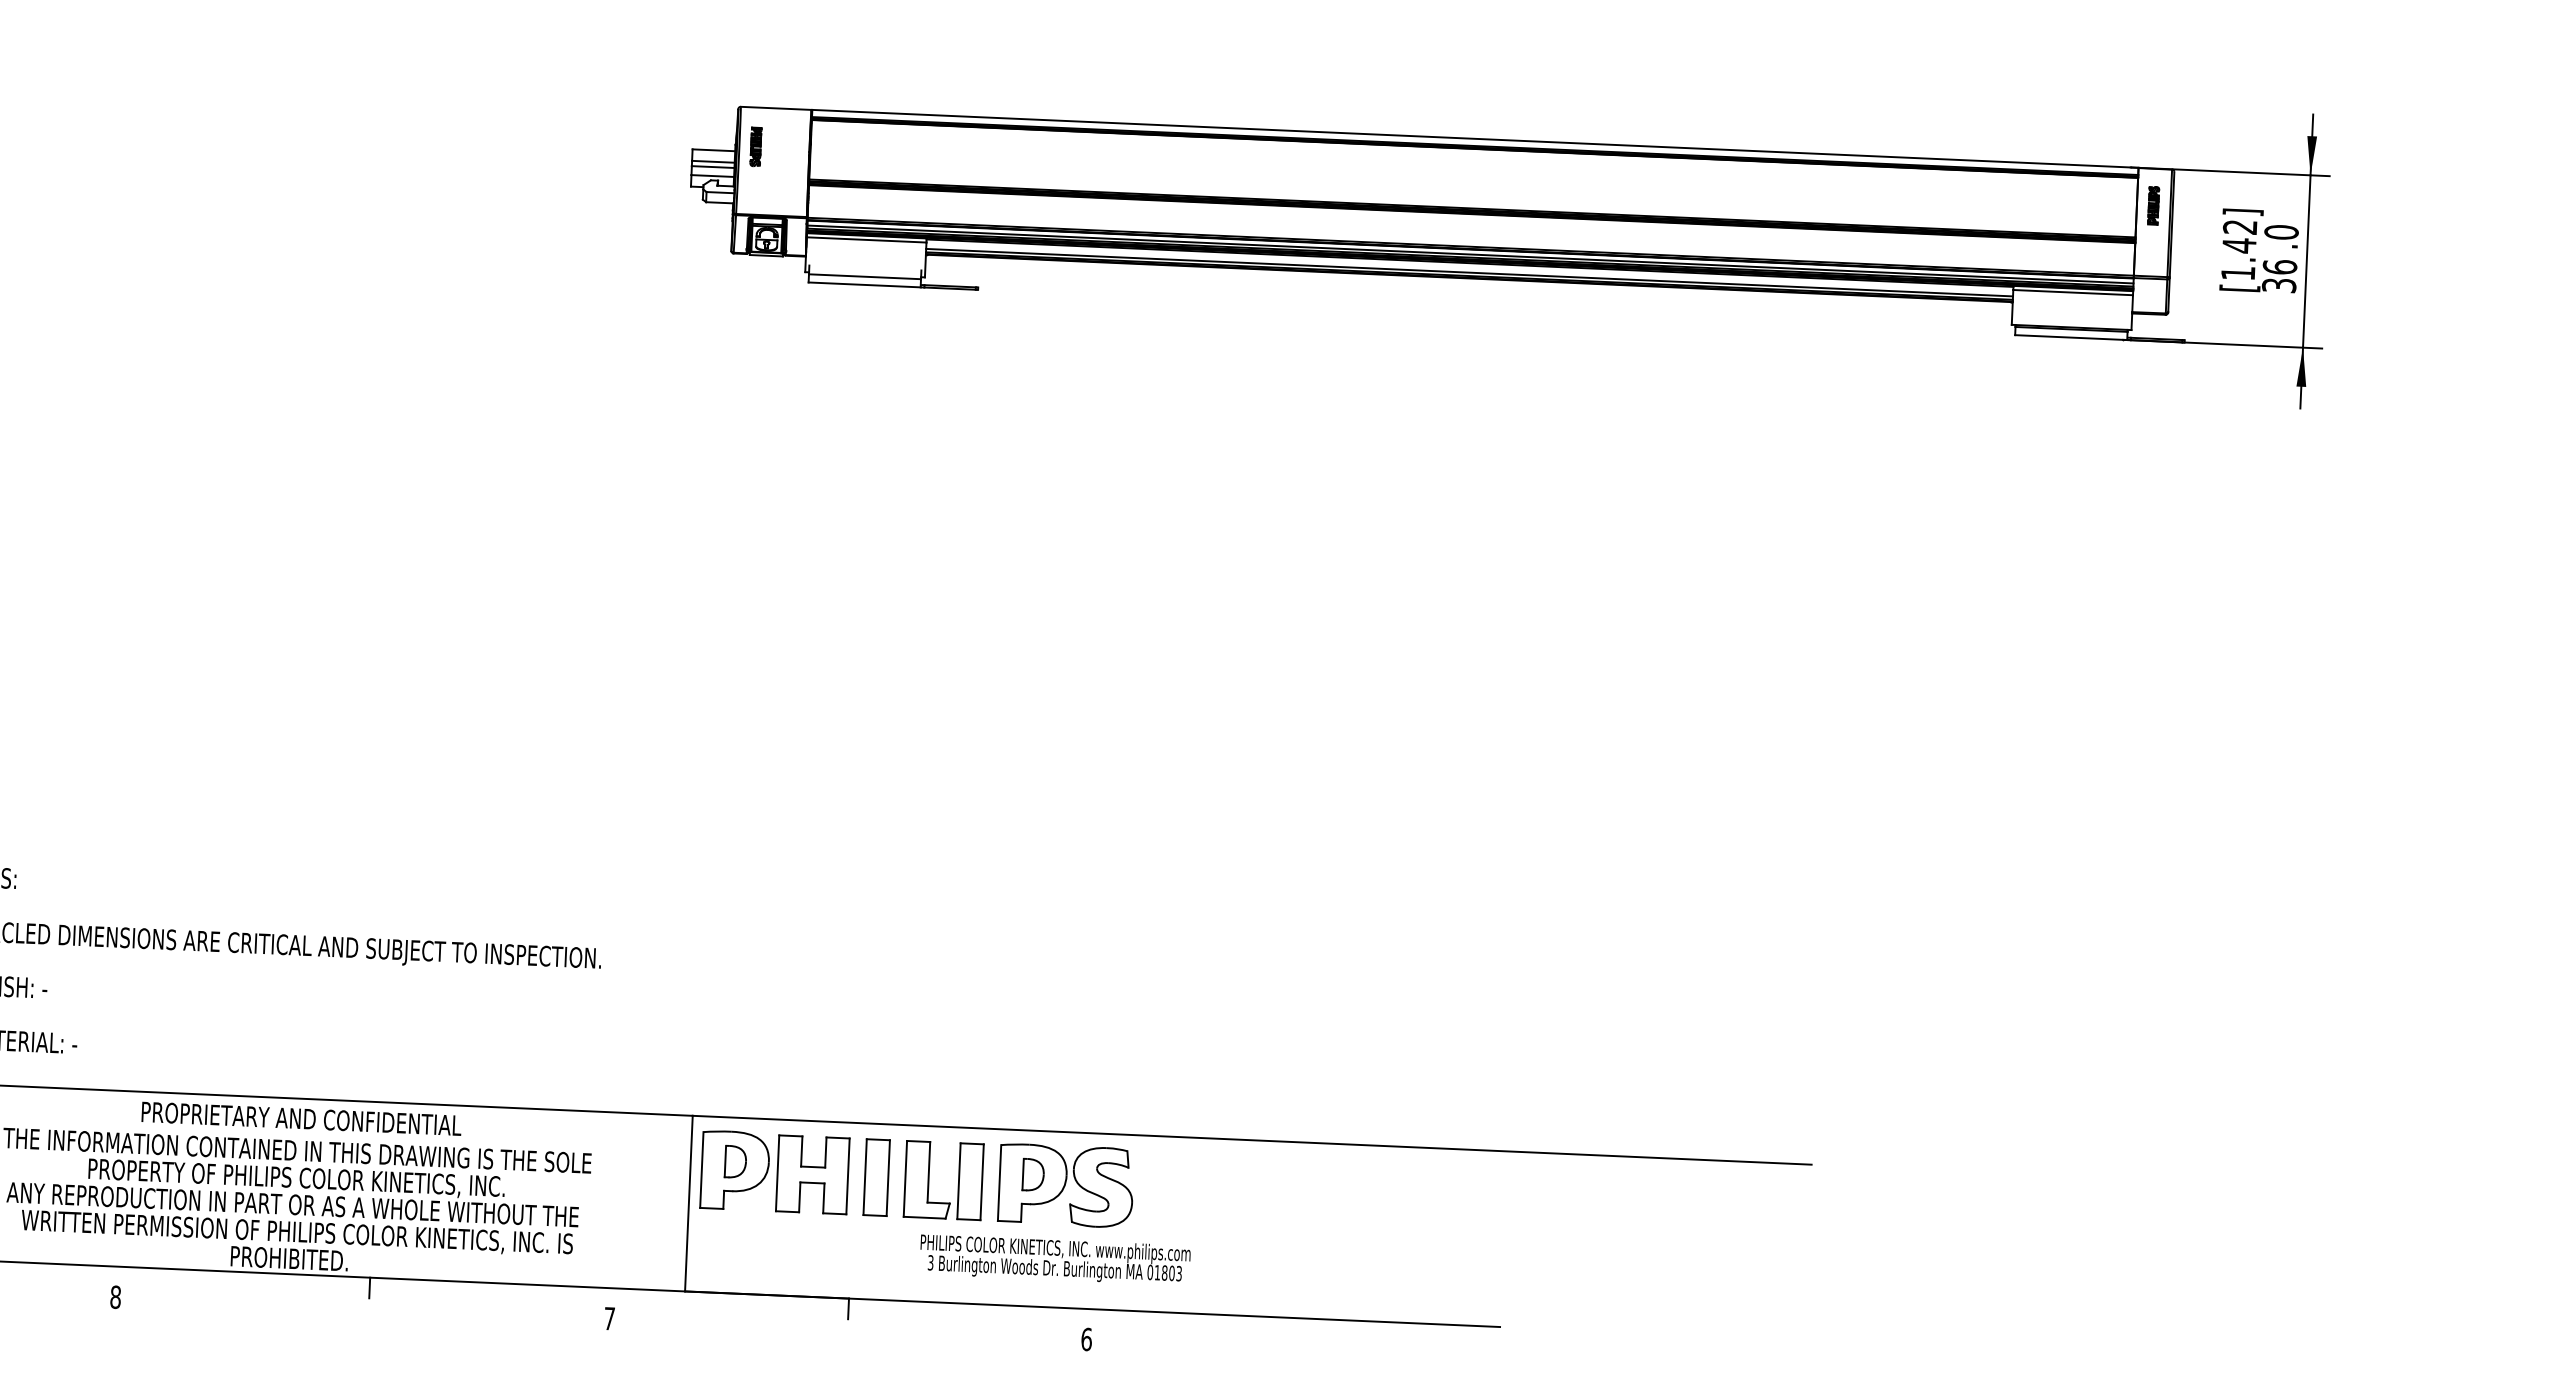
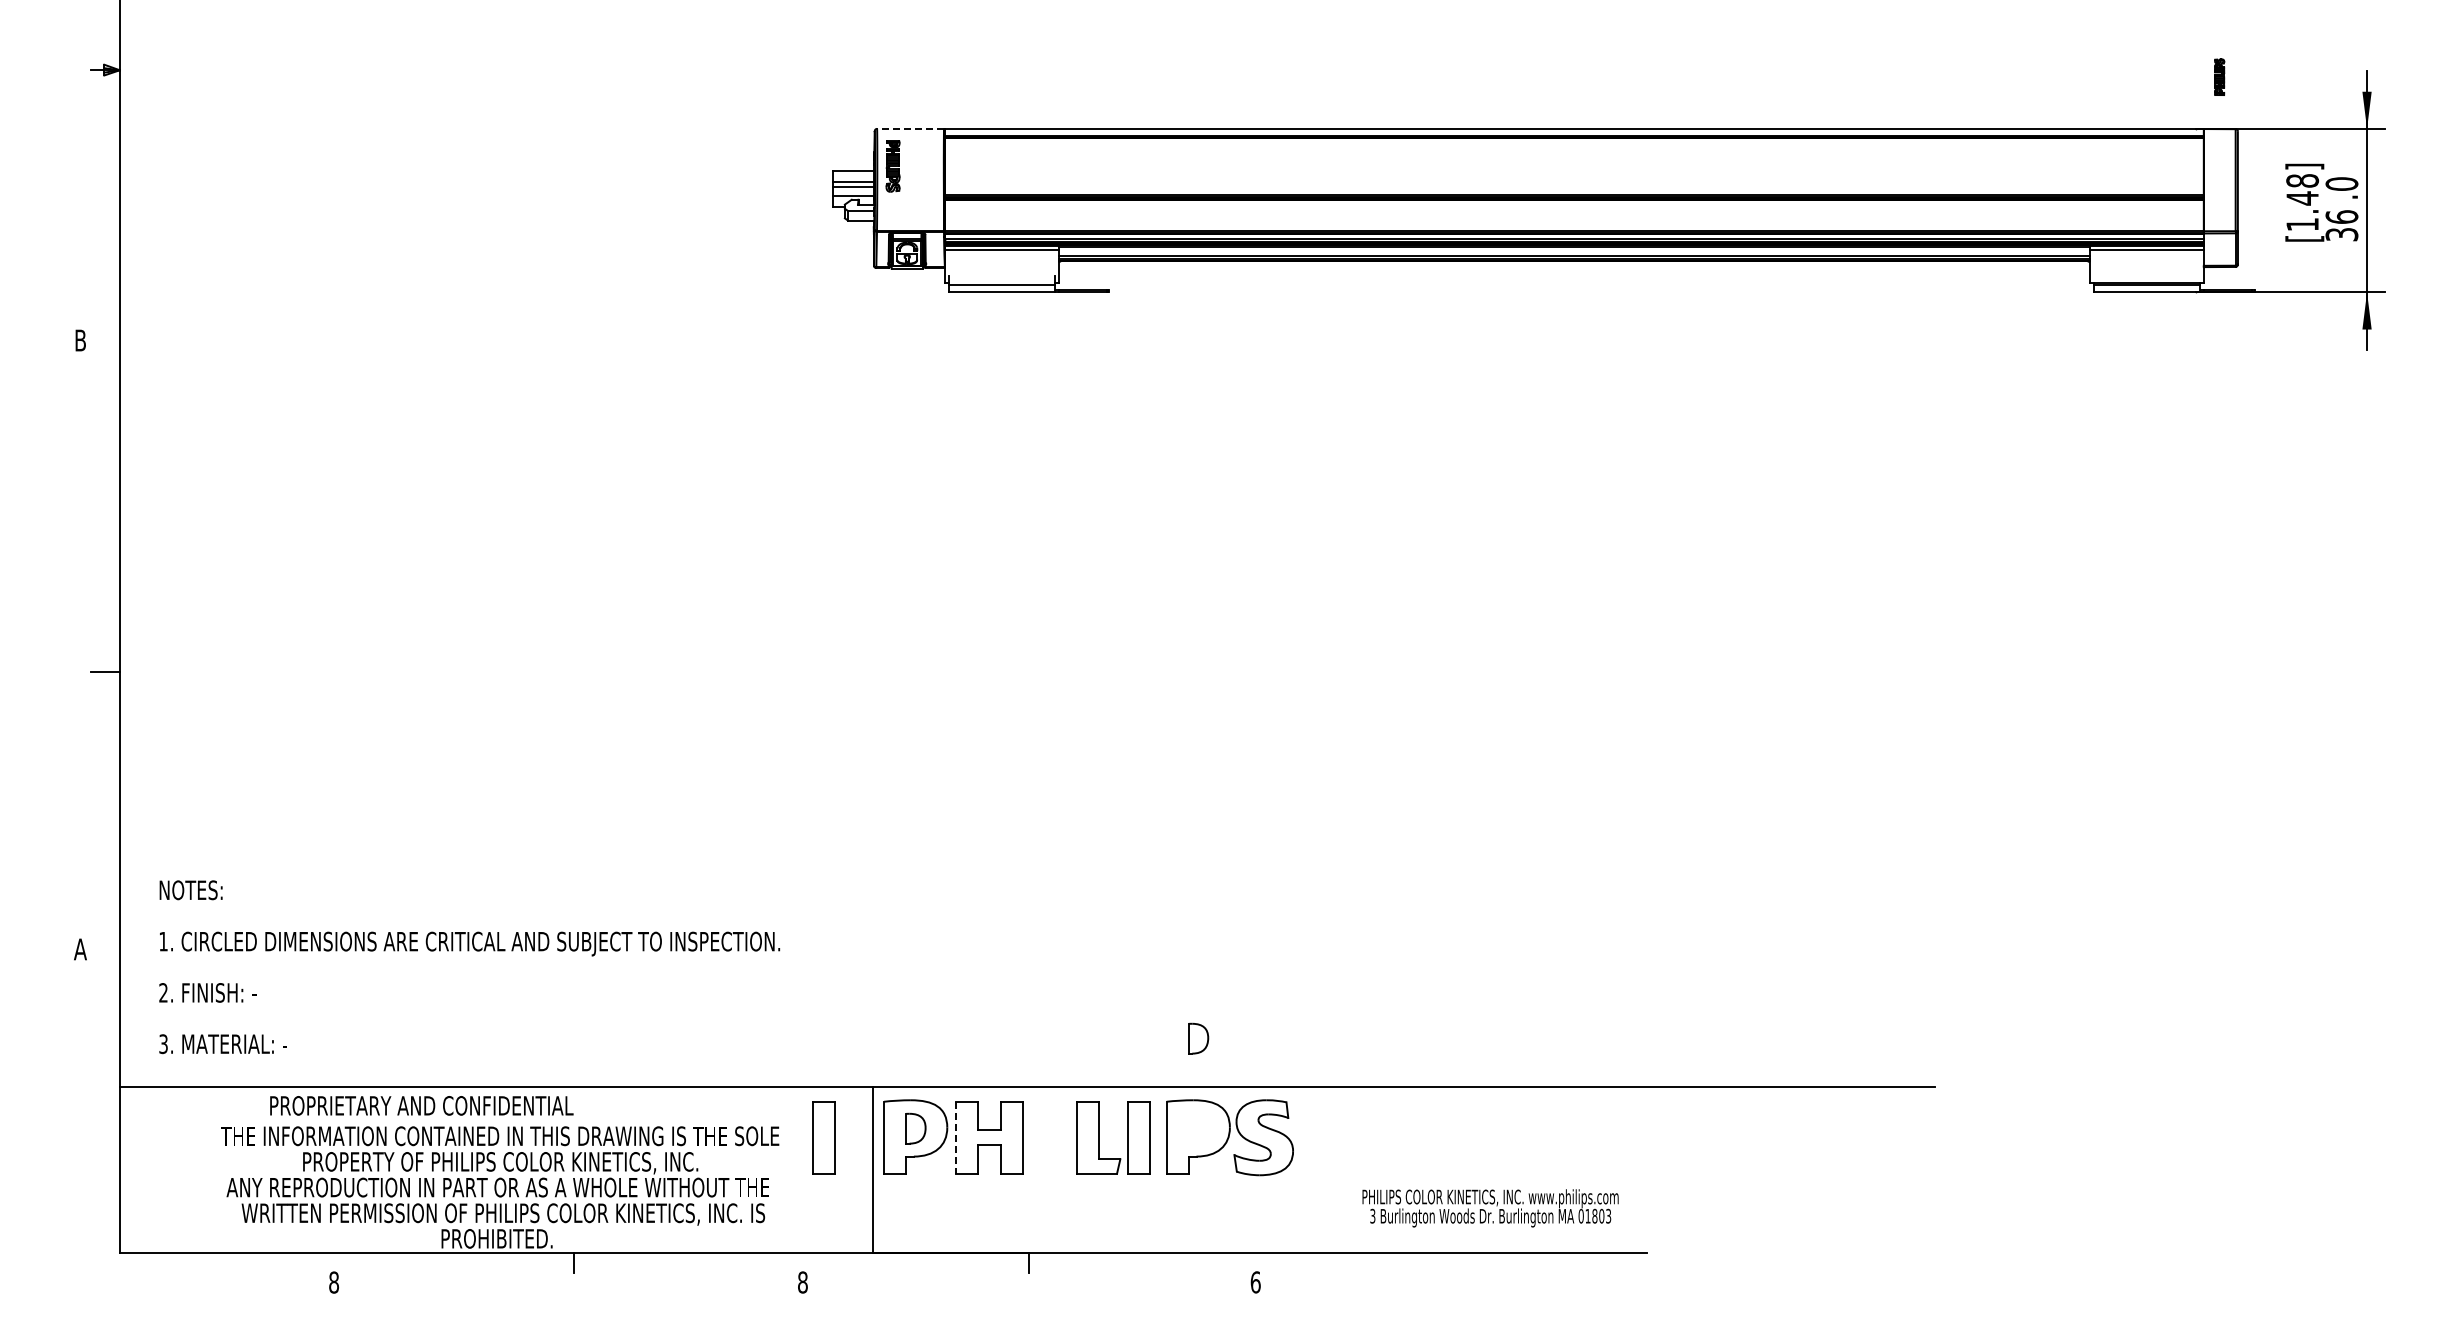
line: (776, 107) -> (910, 128), solid -> dashed
part: (755, 147) -> (892, 166), size x1.4
part: (2153, 205) -> (2219, 76), moved
text: (2240, 226) -> (2302, 180), [1.42] -> [1.48]
text: (301, 1118) -> (421, 1105), moved
line: (778, 1173) -> (956, 1137), solid -> dashed
part: (1033, 1174) -> (1198, 1038), moved
part: (876, 1177) -> (823, 1137), moved
text: (1055, 1260) -> (1490, 1208), moved
text: (609, 1318) -> (802, 1282), 7 -> 8

